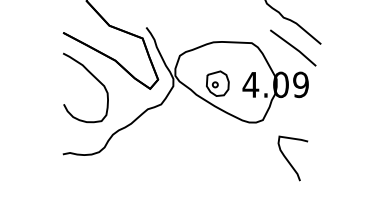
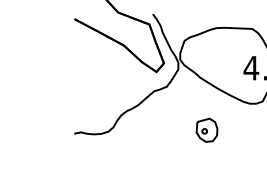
curve: (94, 78) -> (104, 62), removed
part: (217, 83) -> (206, 130), moved

